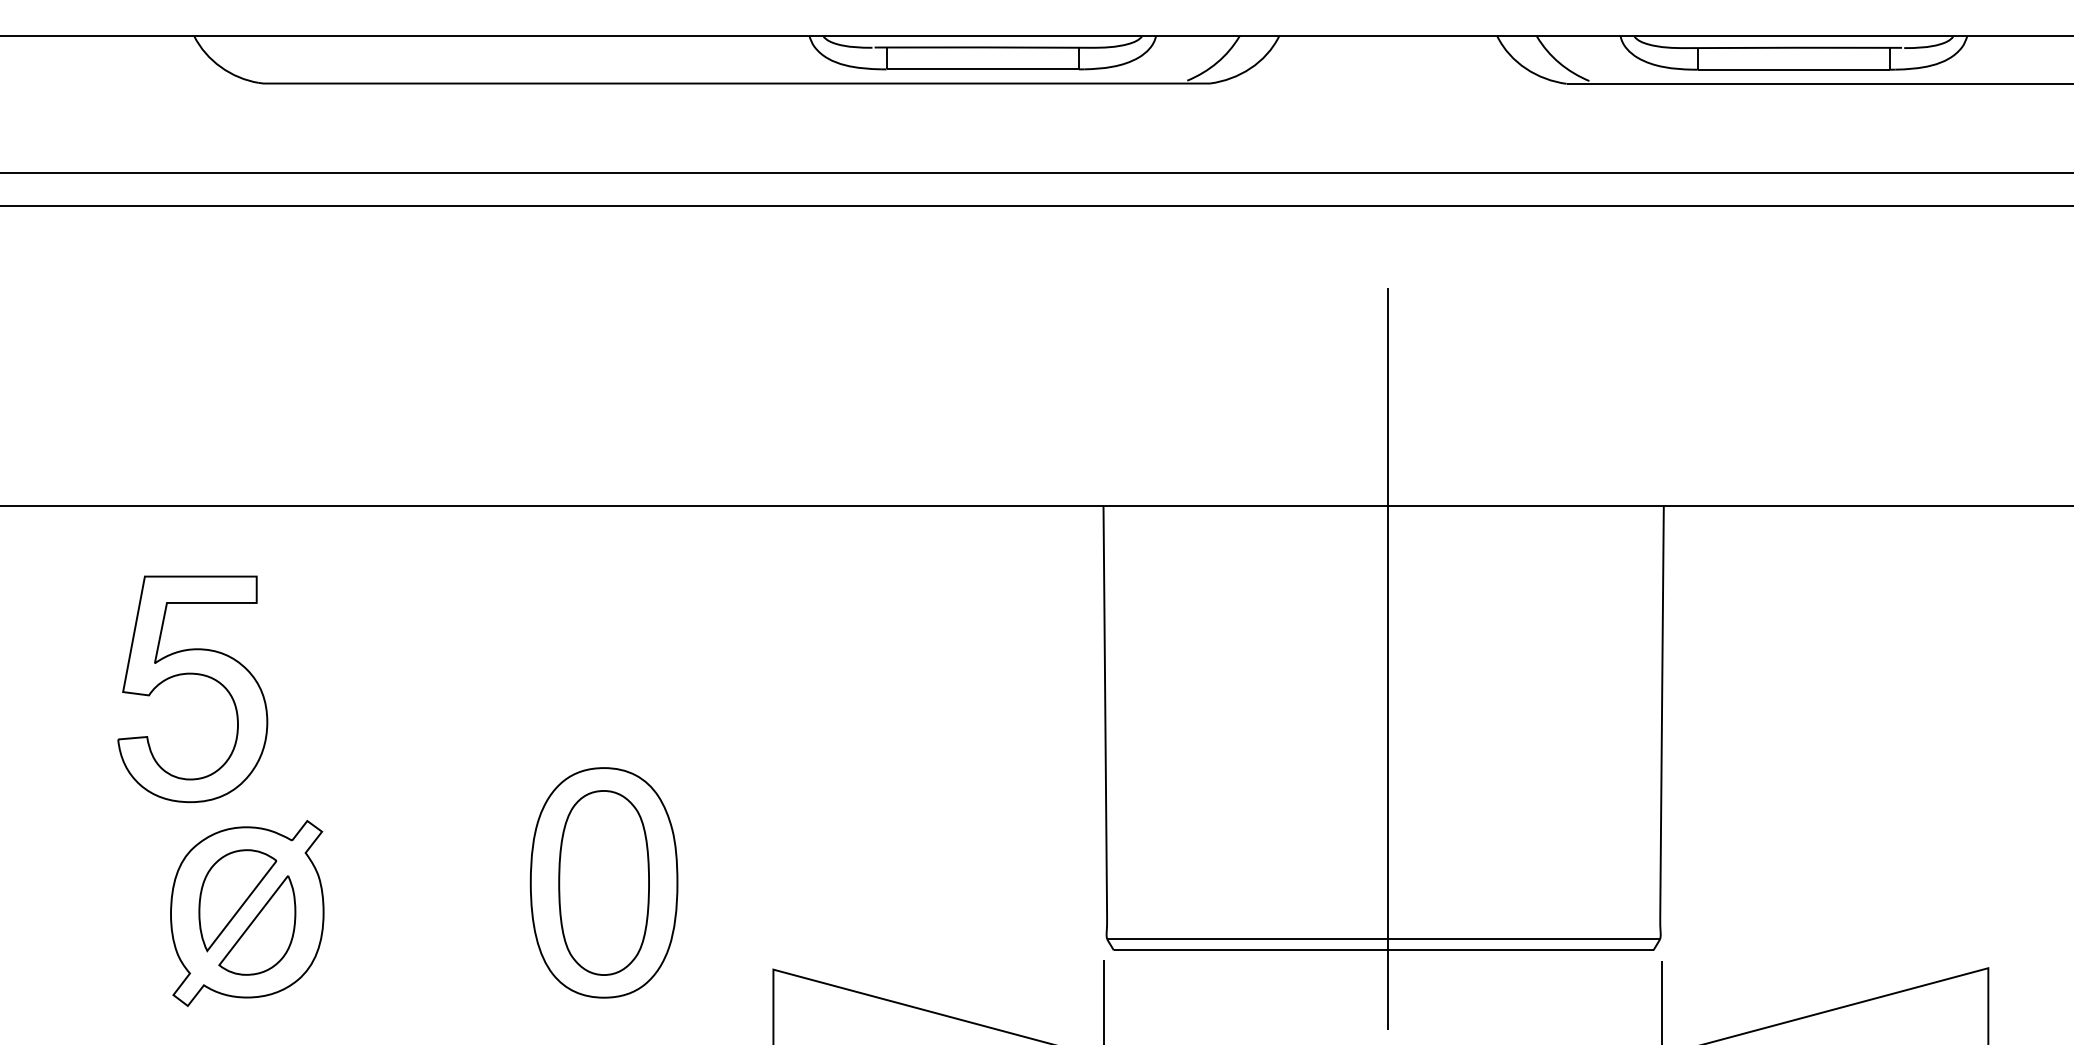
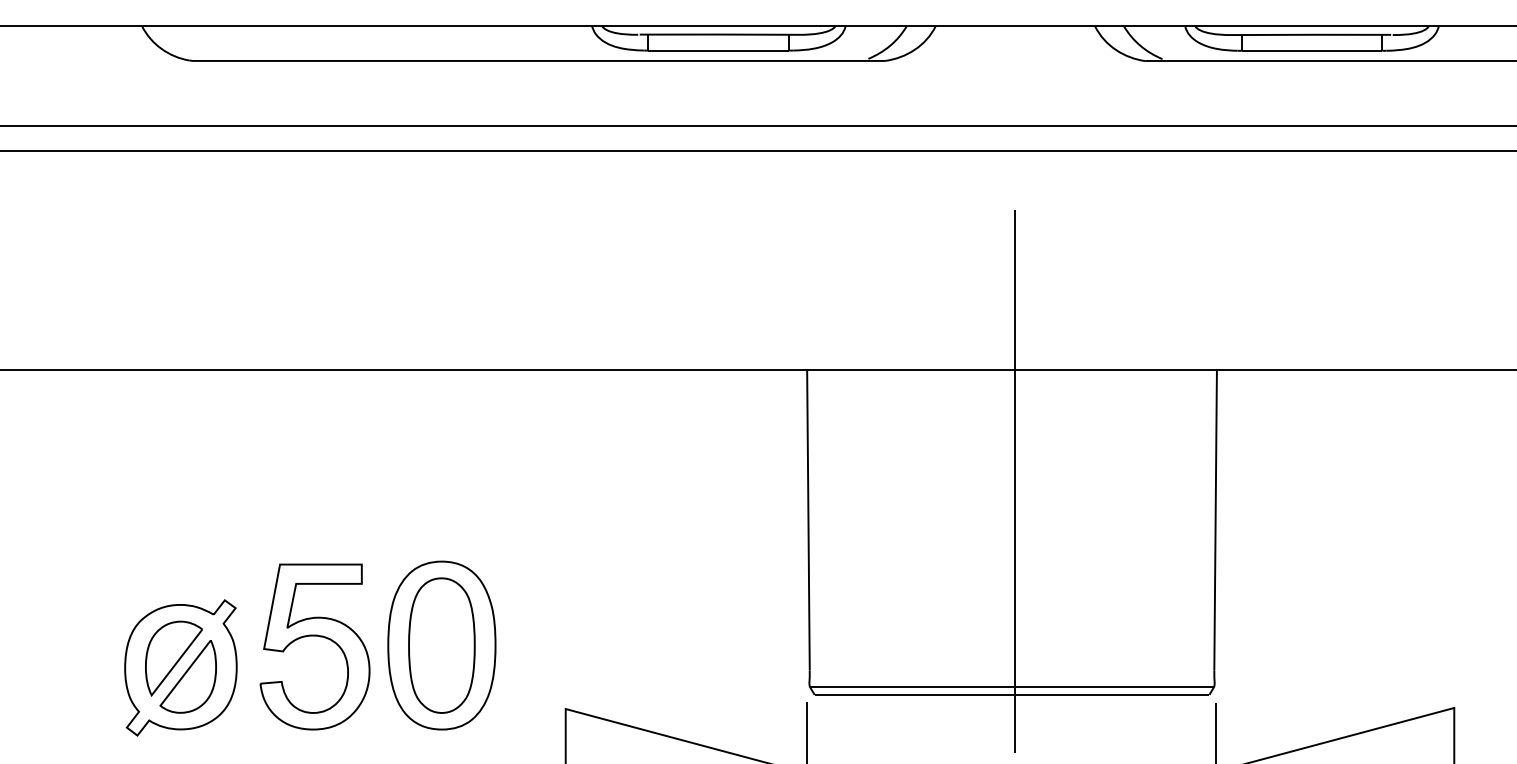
part: (192, 674) -> (314, 636), moved

